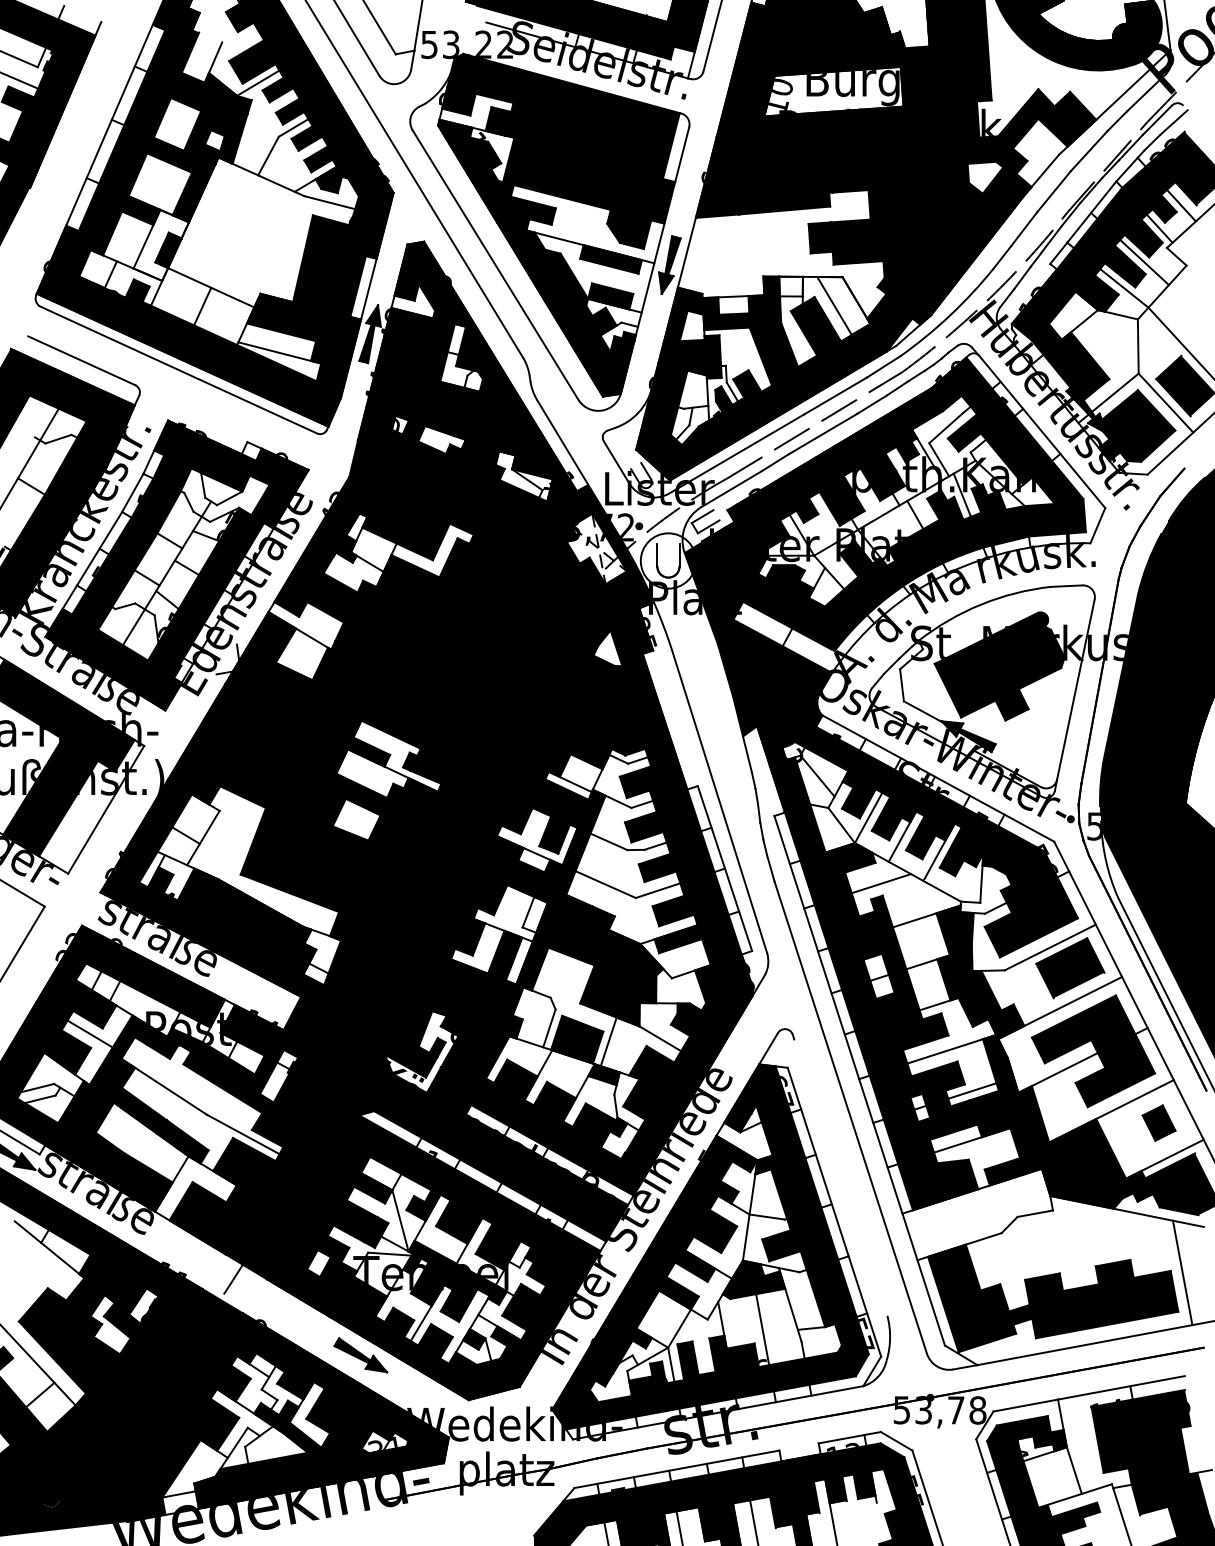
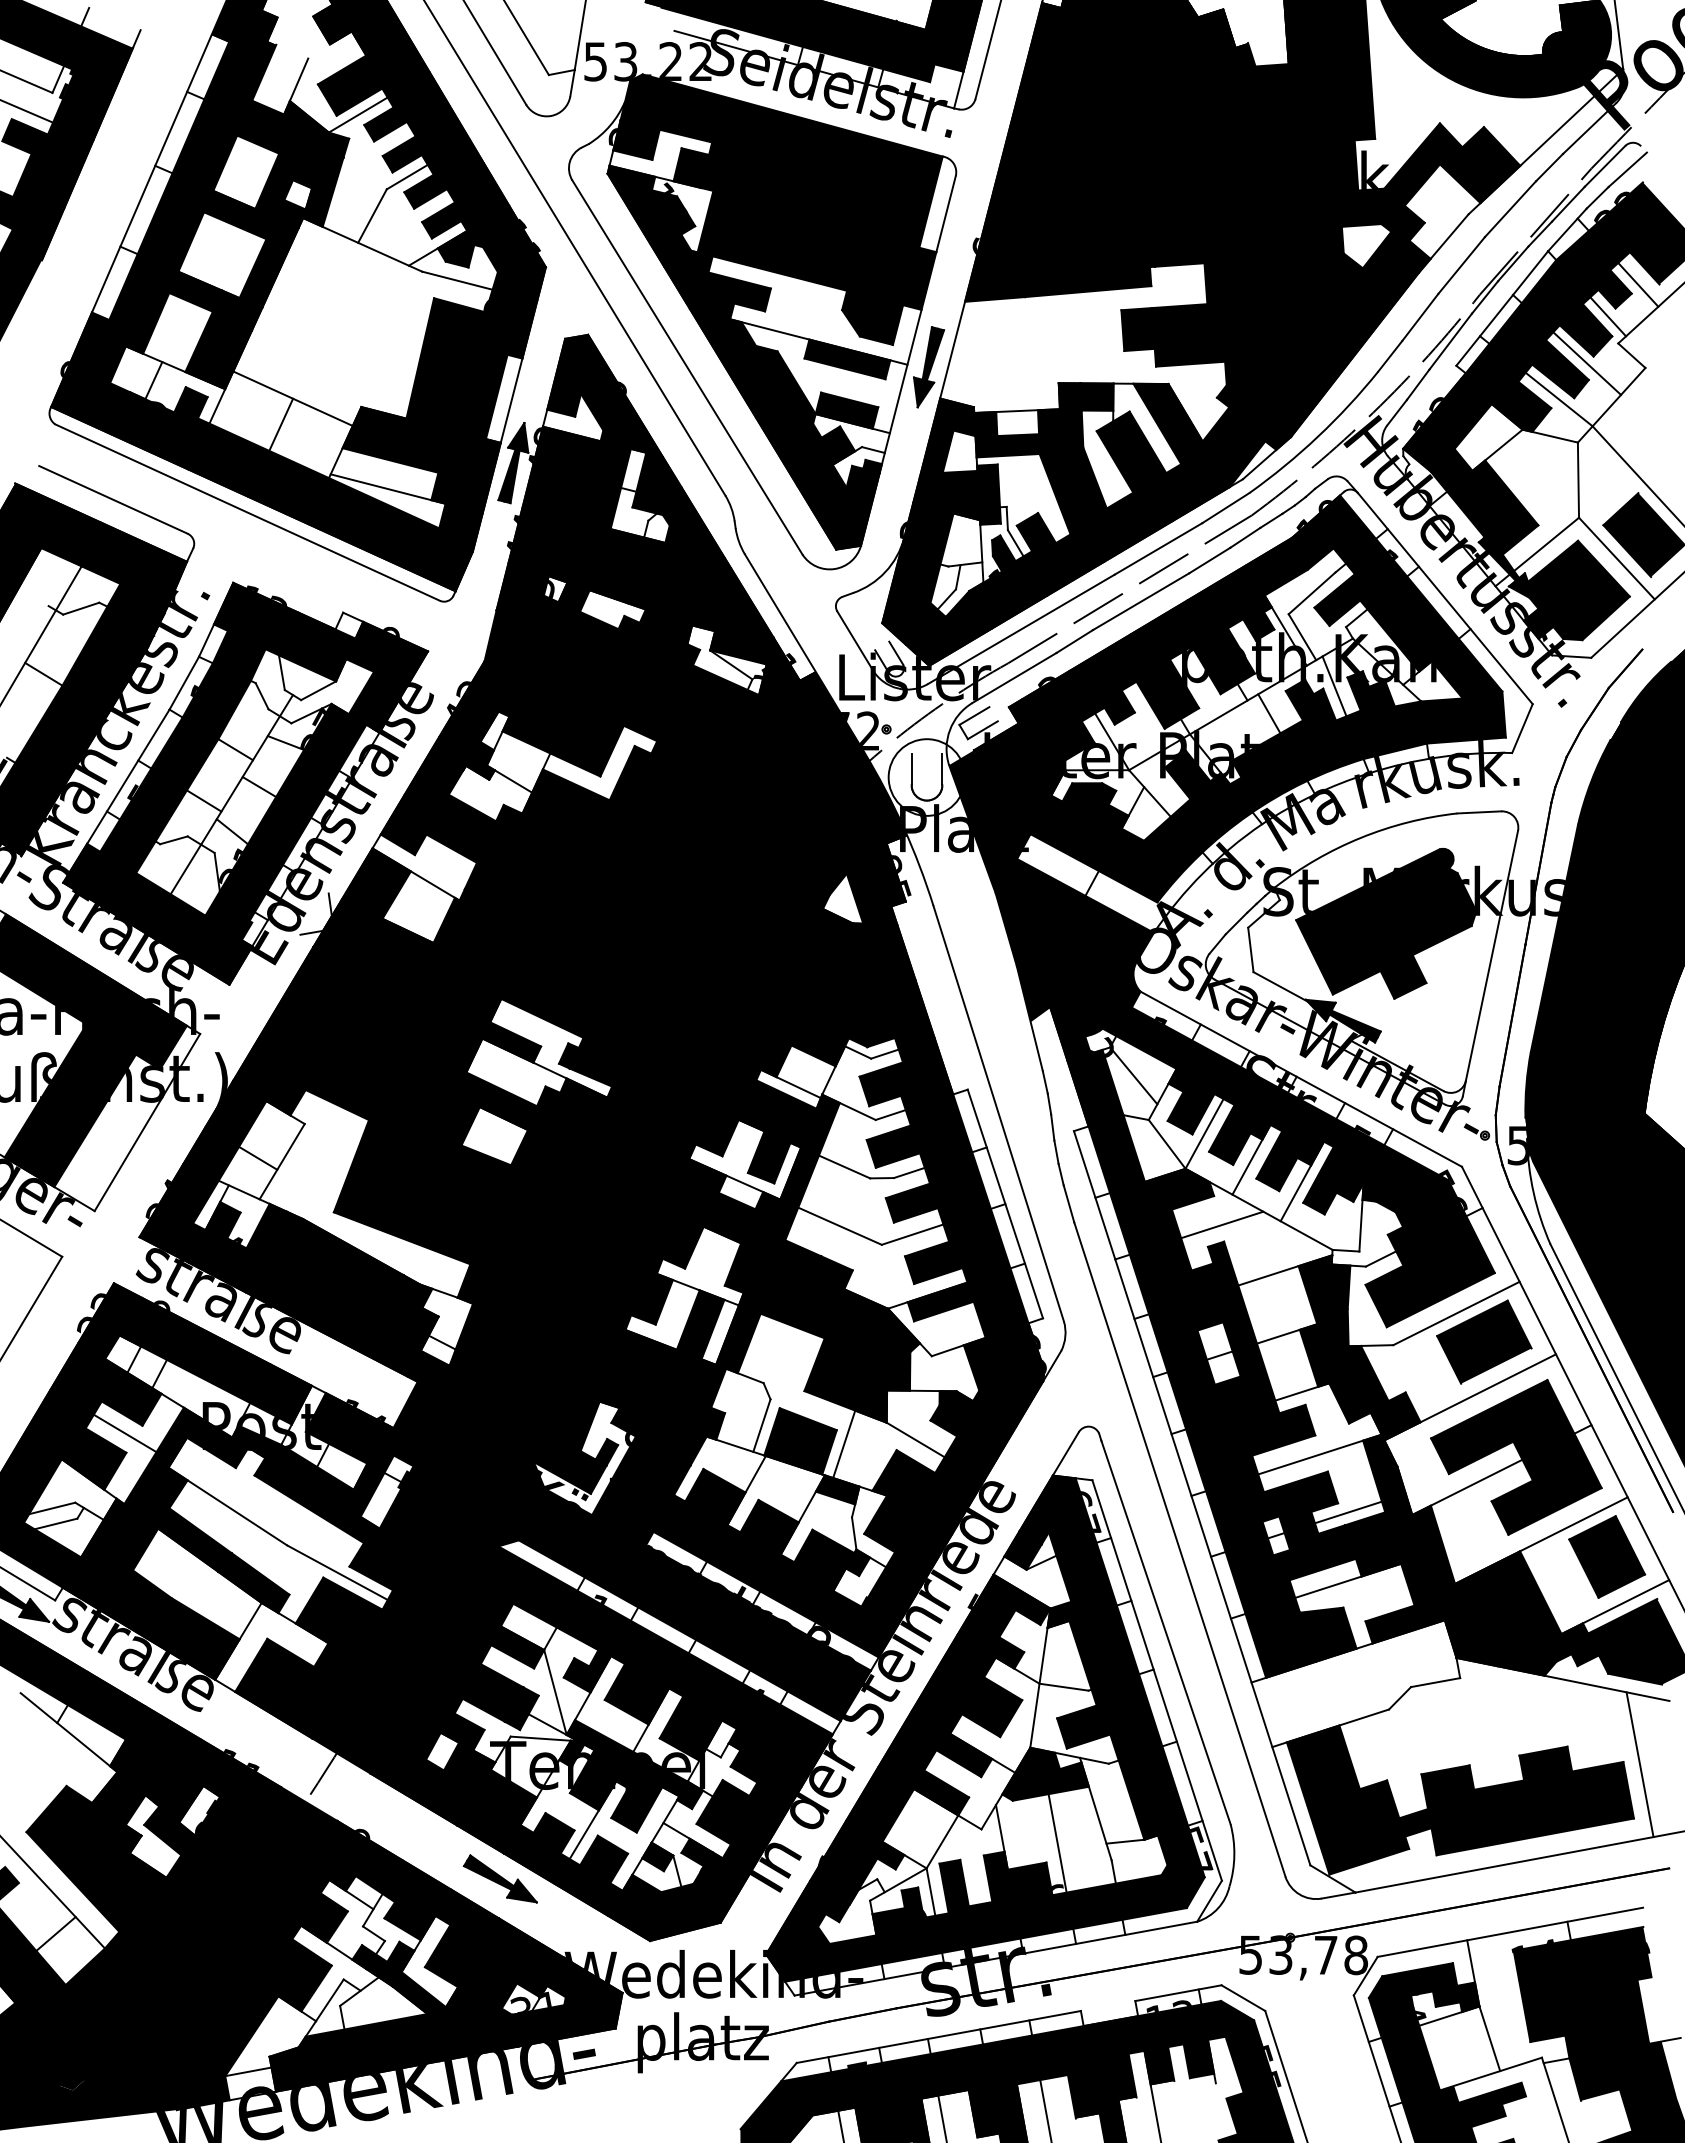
fill: (833, 91) -> (1156, 126), added
fill: (161, 245) -> (223, 339), added
fill: (790, 286) -> (1096, 396), added
fill: (844, 305) -> (1170, 423), added
fill: (596, 548) -> (827, 760), added
fill: (534, 915) -> (741, 1268), added
part: (1159, 1122) -> (1607, 1556), size x1.67
line: (840, 1177) -> (1165, 1632), added
text: (1188, 1406) -> (1648, 1950), 8 -> 1

